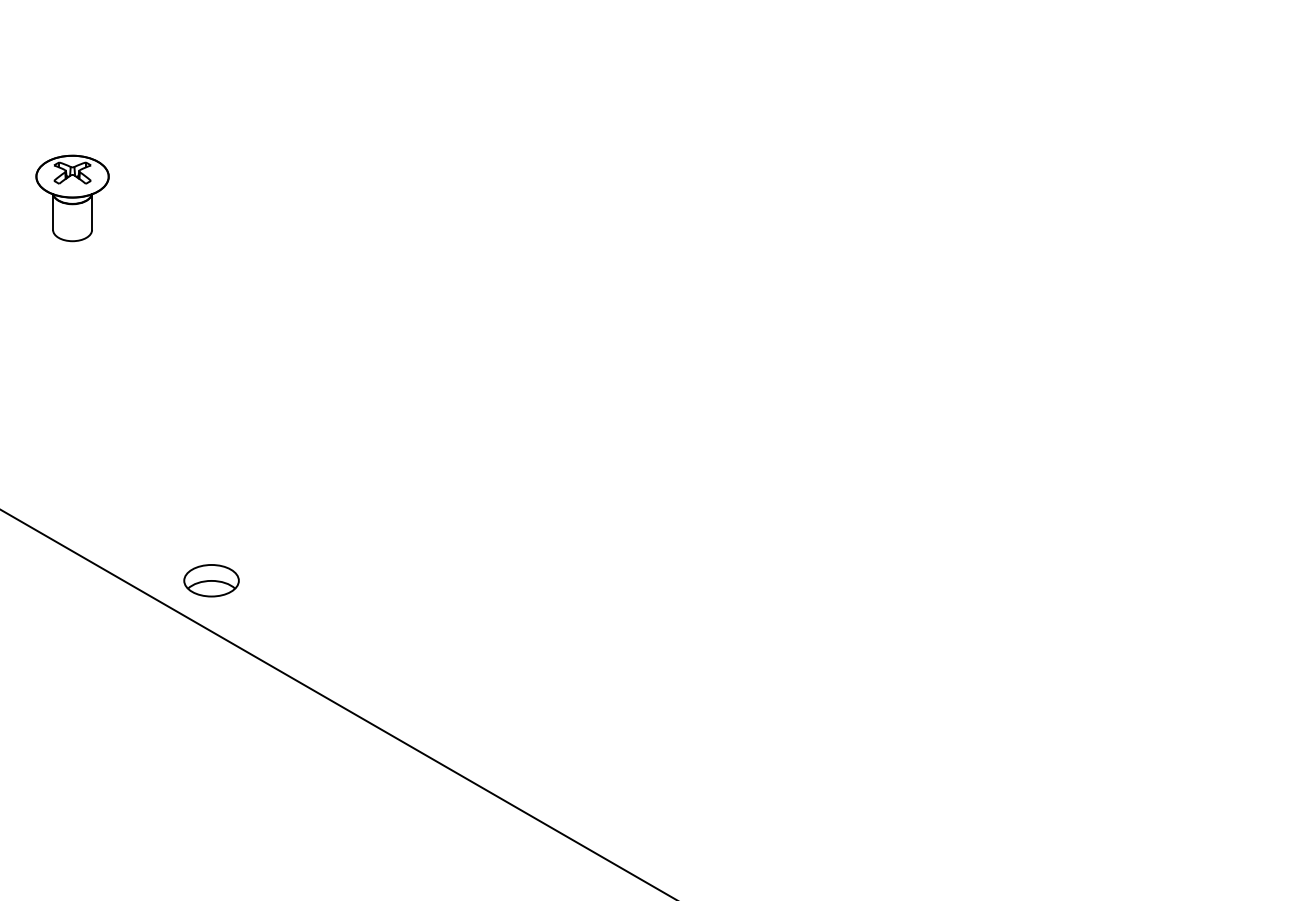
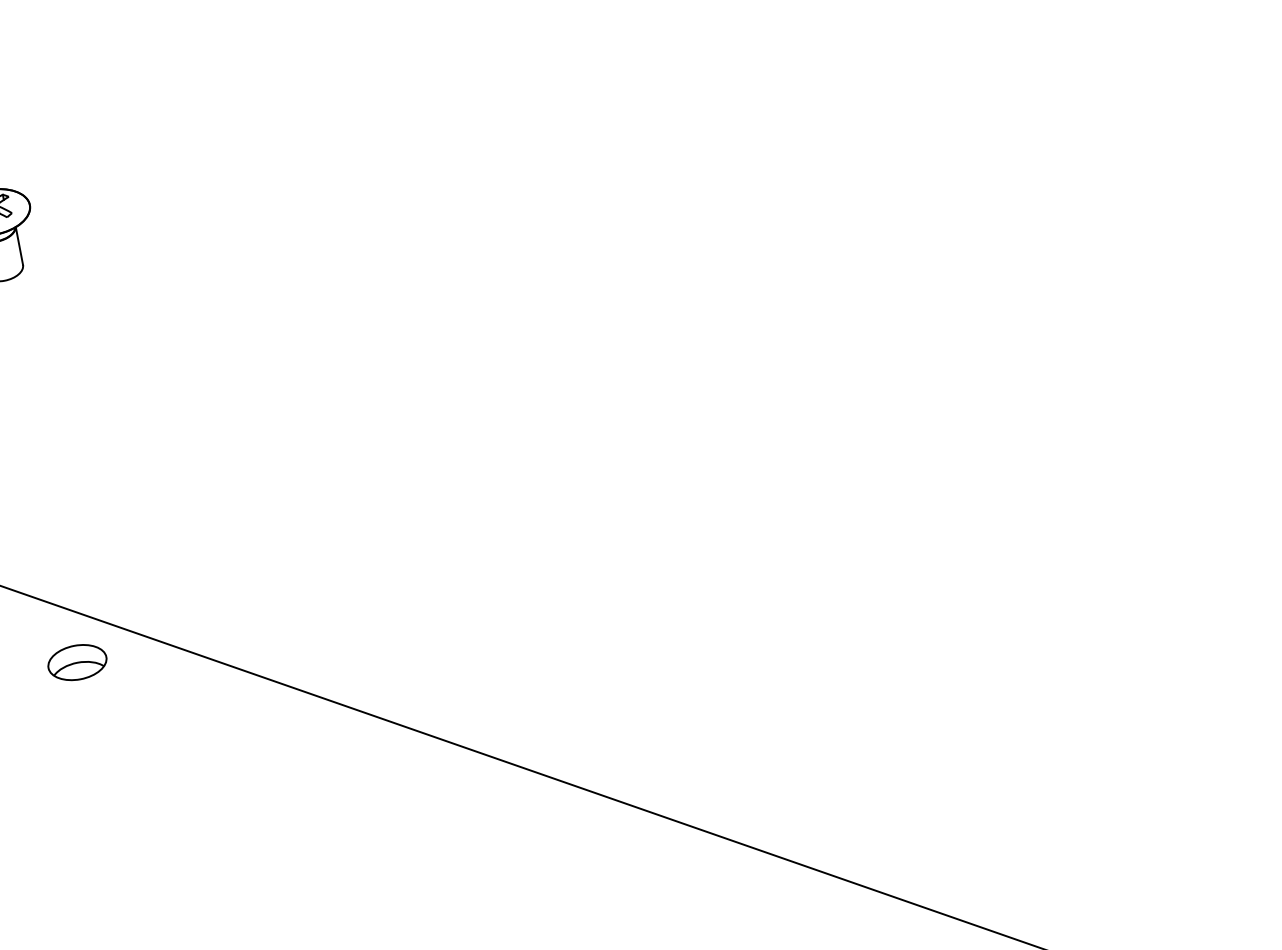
part: (211, 580) -> (77, 662), moved

